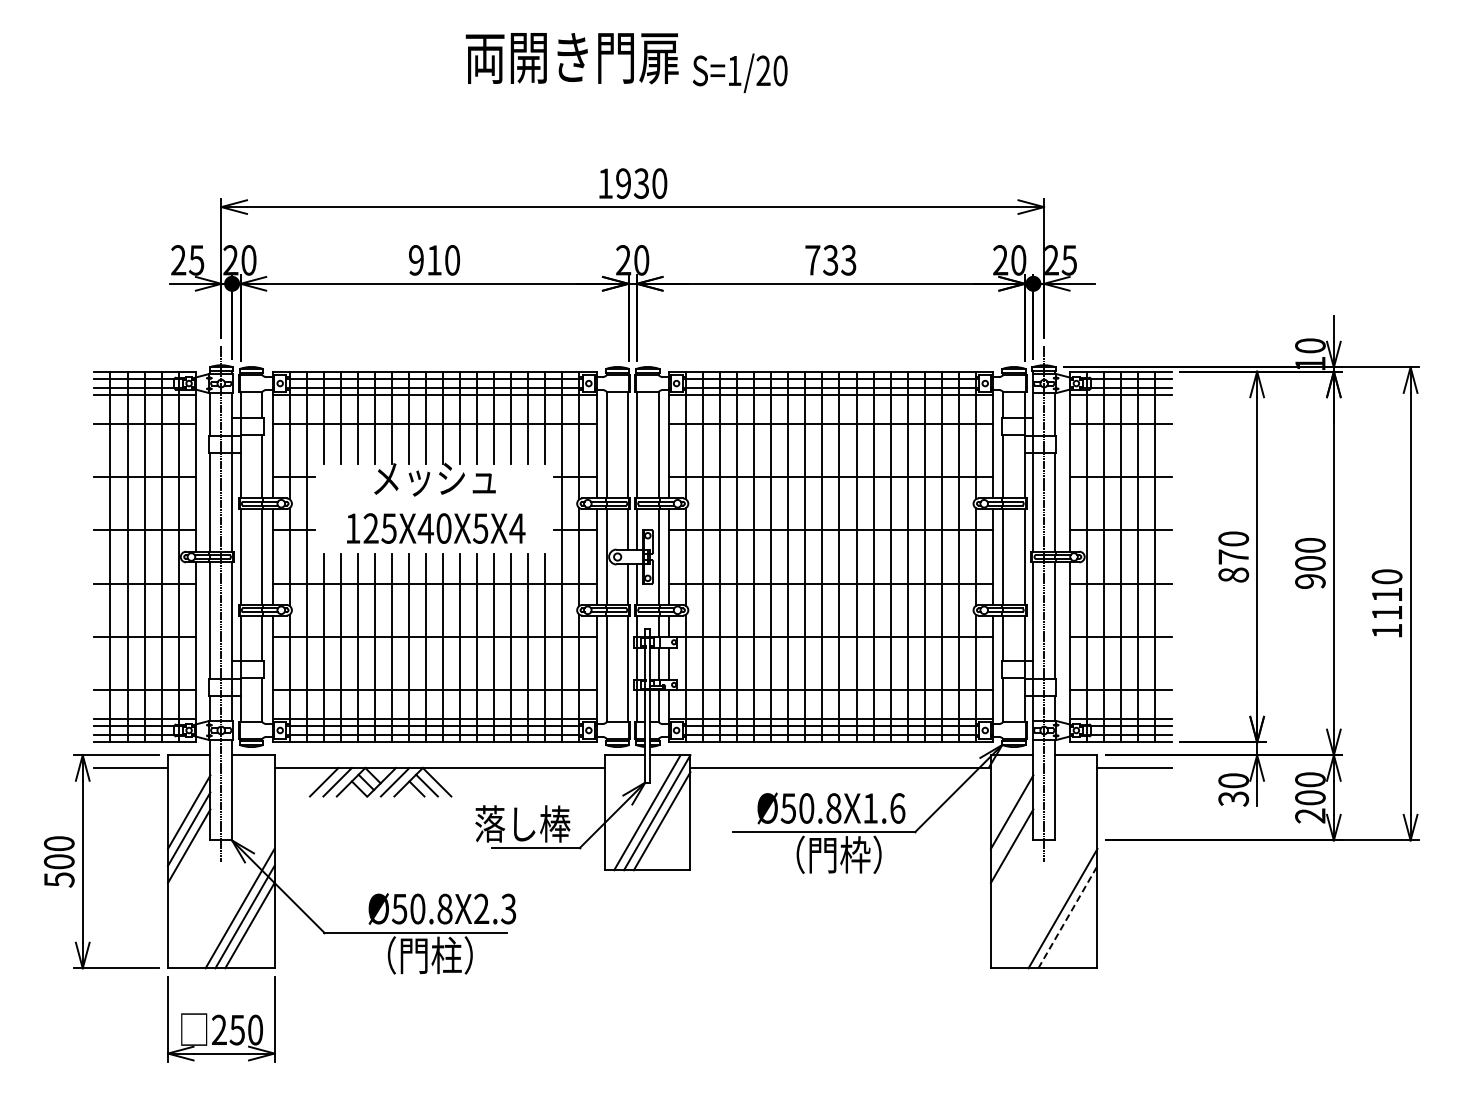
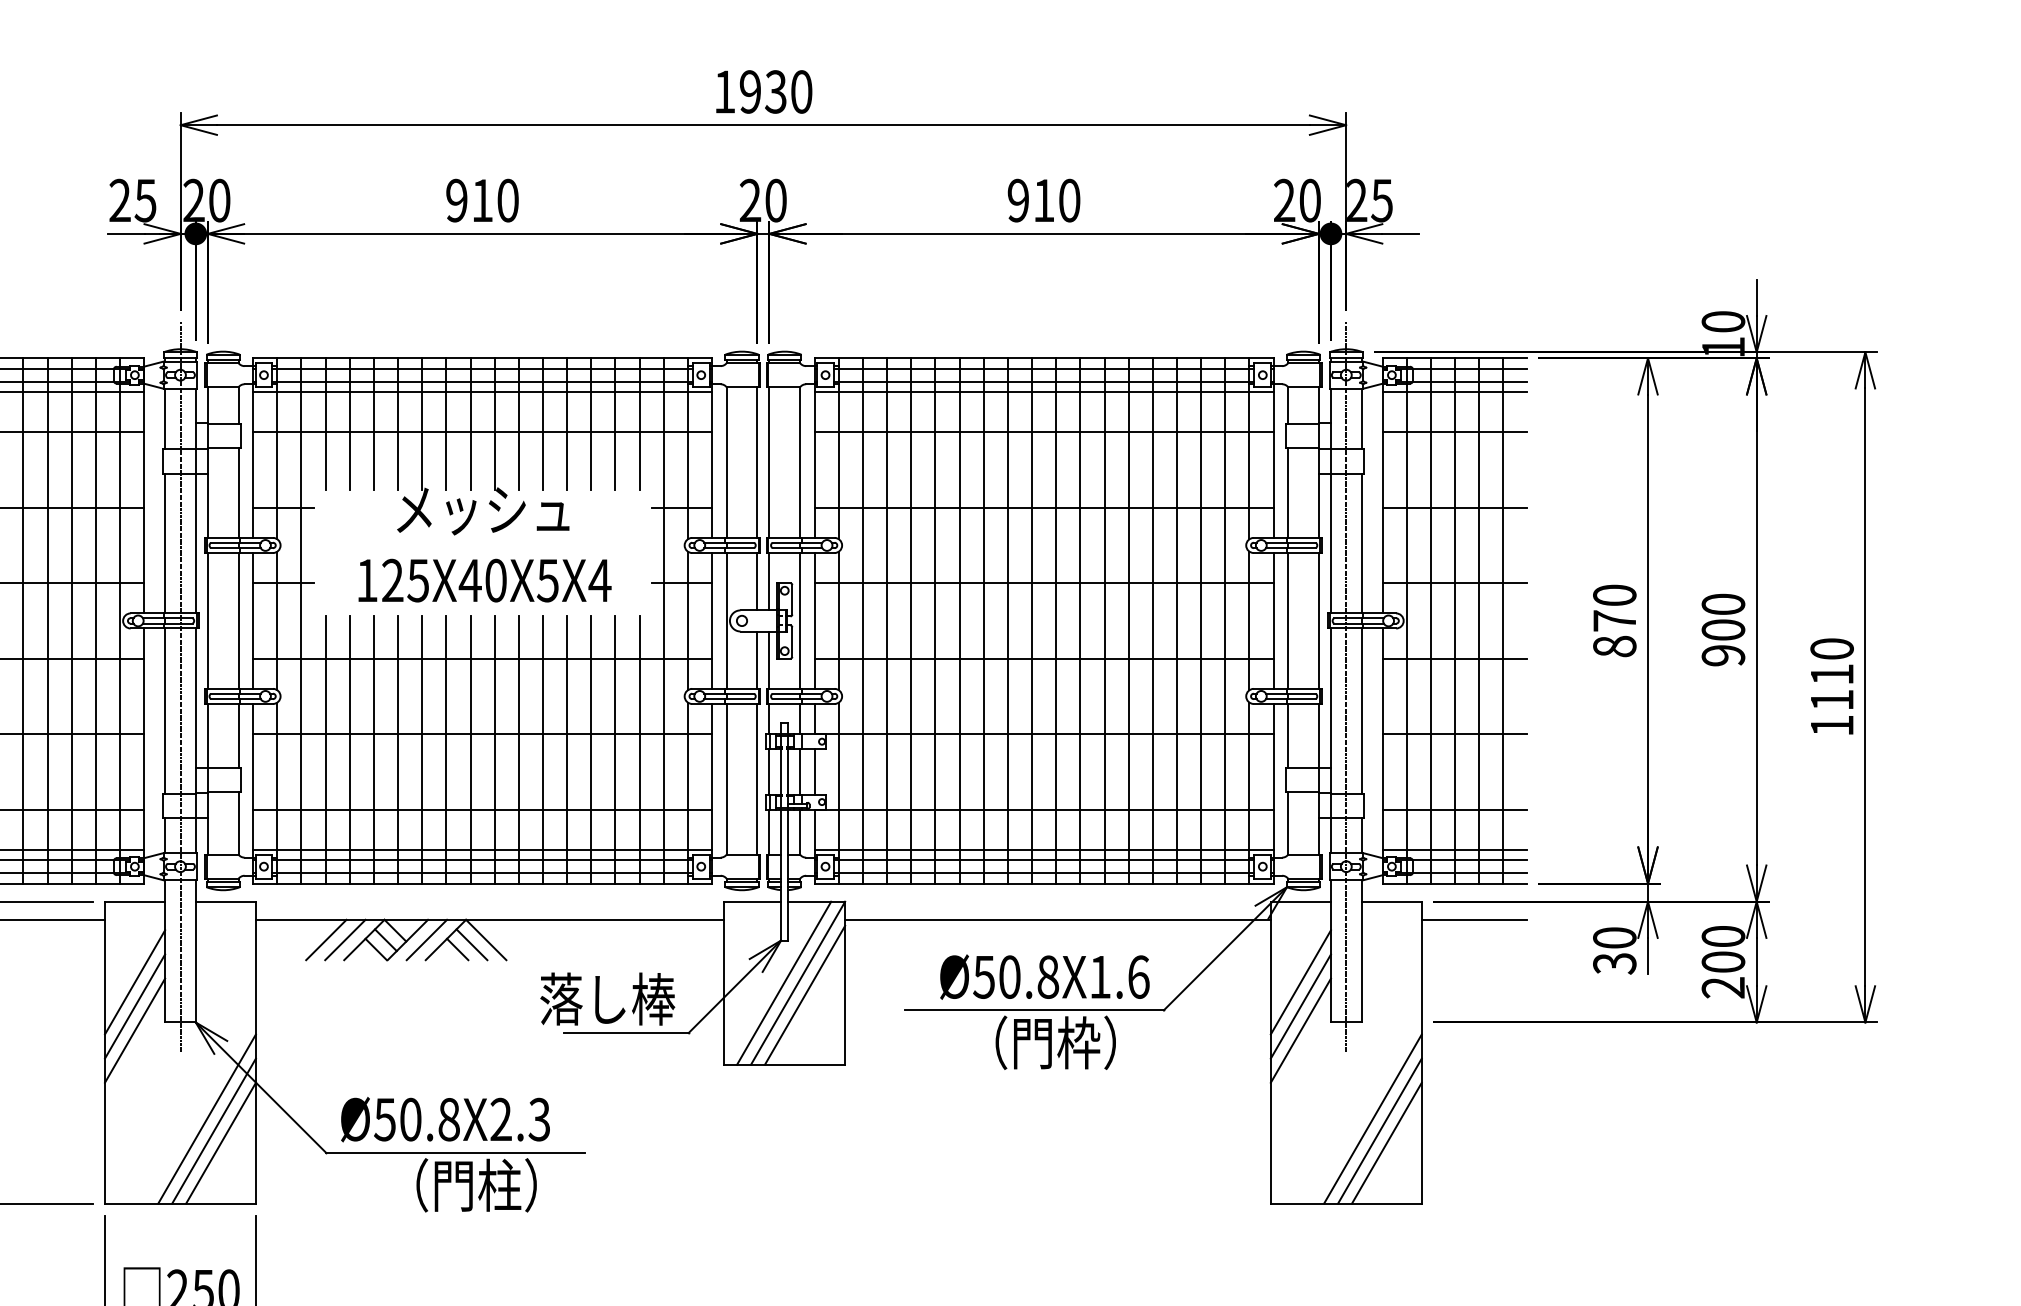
text: (830, 260) -> (1043, 200), 733 -> 910
line: (1011, 828) -> (1299, 1005), added
text: (441, 908) -> (444, 1118), moved
line: (1068, 916) -> (1380, 1130), dashed -> solid
line: (1072, 925) -> (1386, 1142), added

